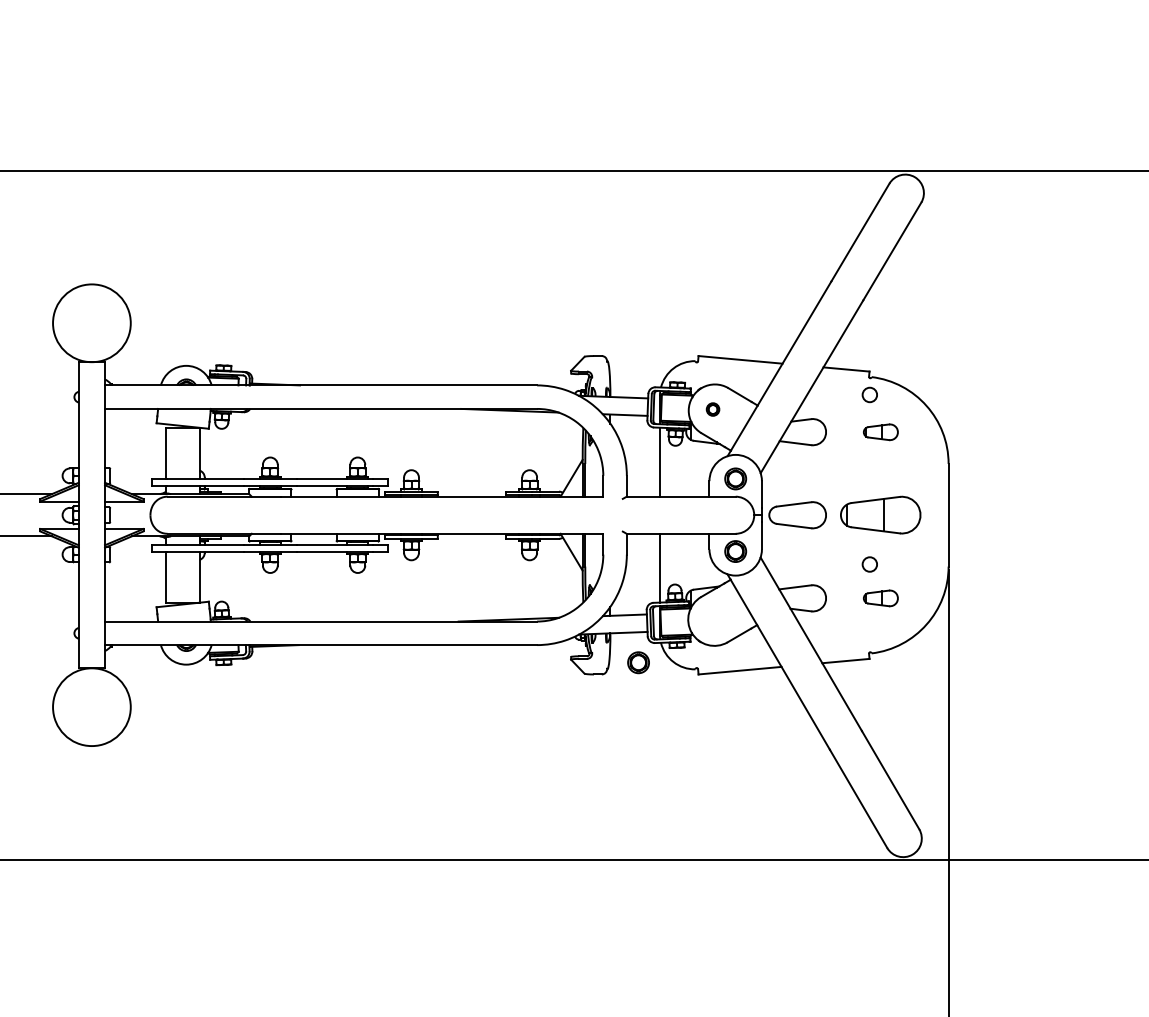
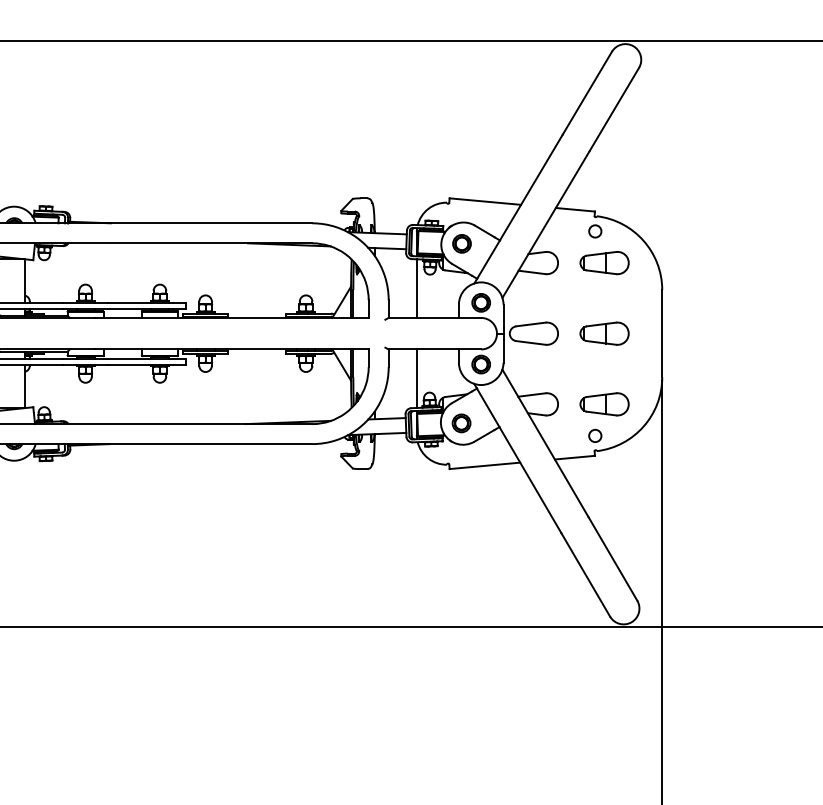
part: (712, 409) -> (461, 243), size x1.67
part: (880, 432) -> (604, 263), size x1.67
part: (880, 515) -> (604, 333), size x0.71
circle: (869, 564) -> (594, 435), moved
part: (880, 598) -> (604, 404), size x1.67
part: (638, 662) -> (461, 423), moved

